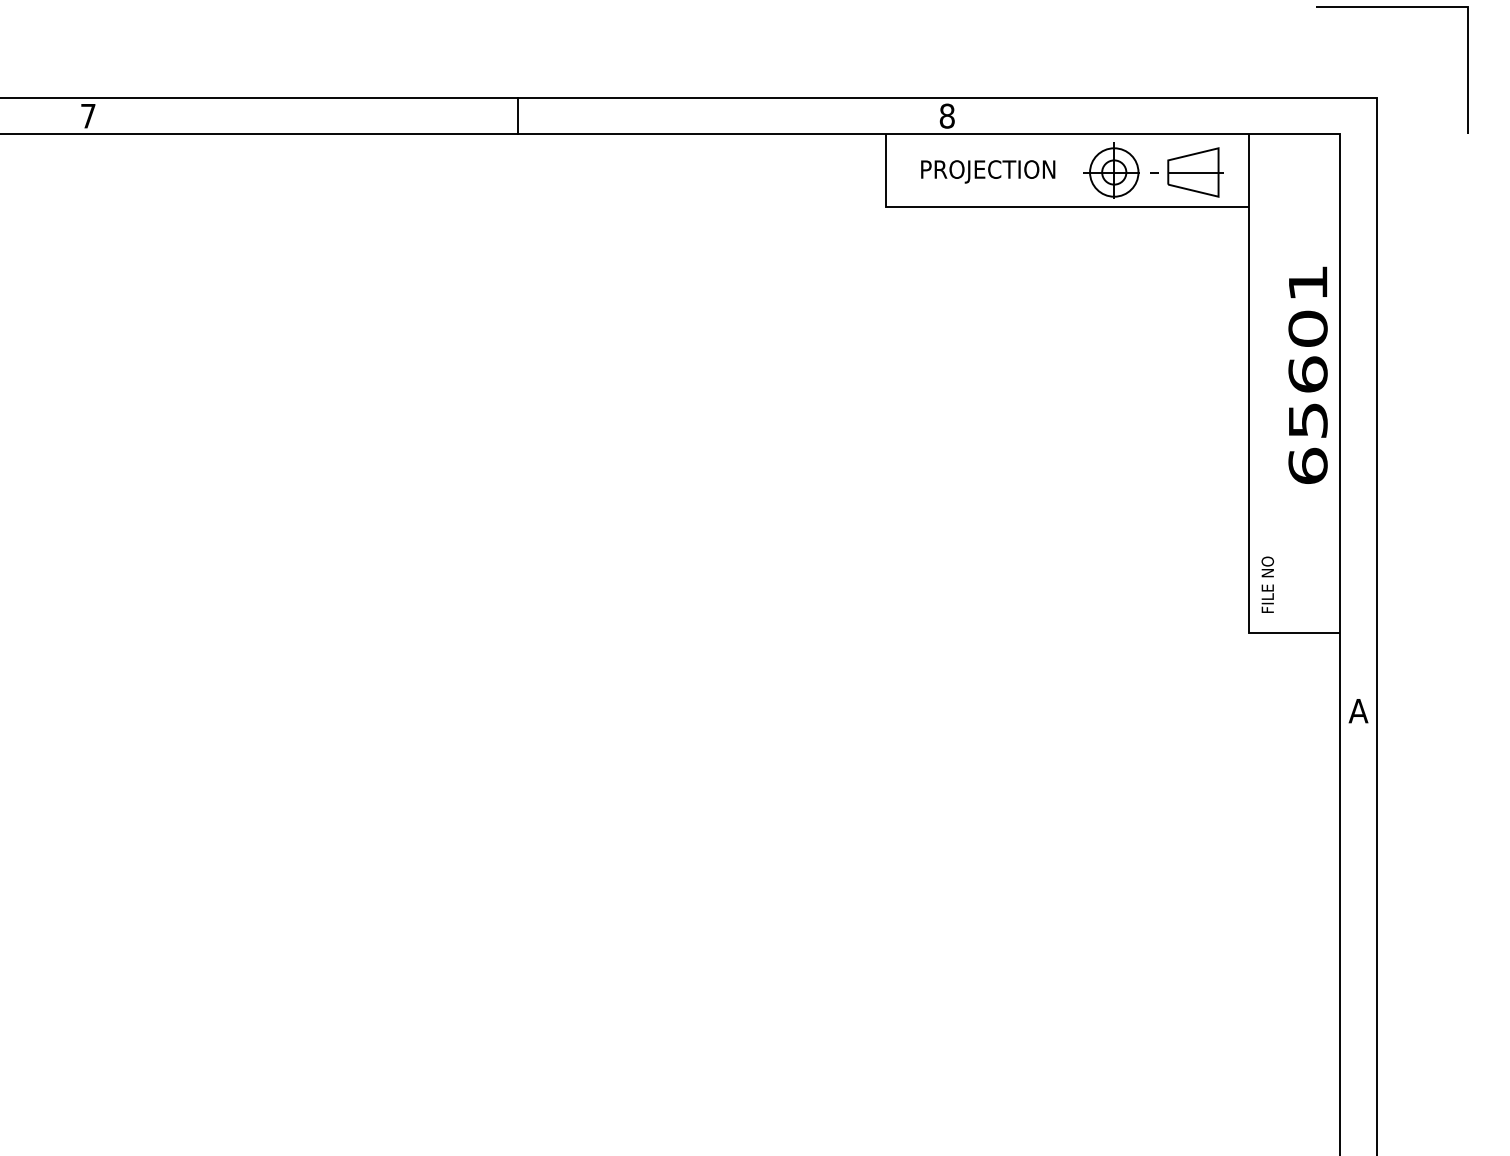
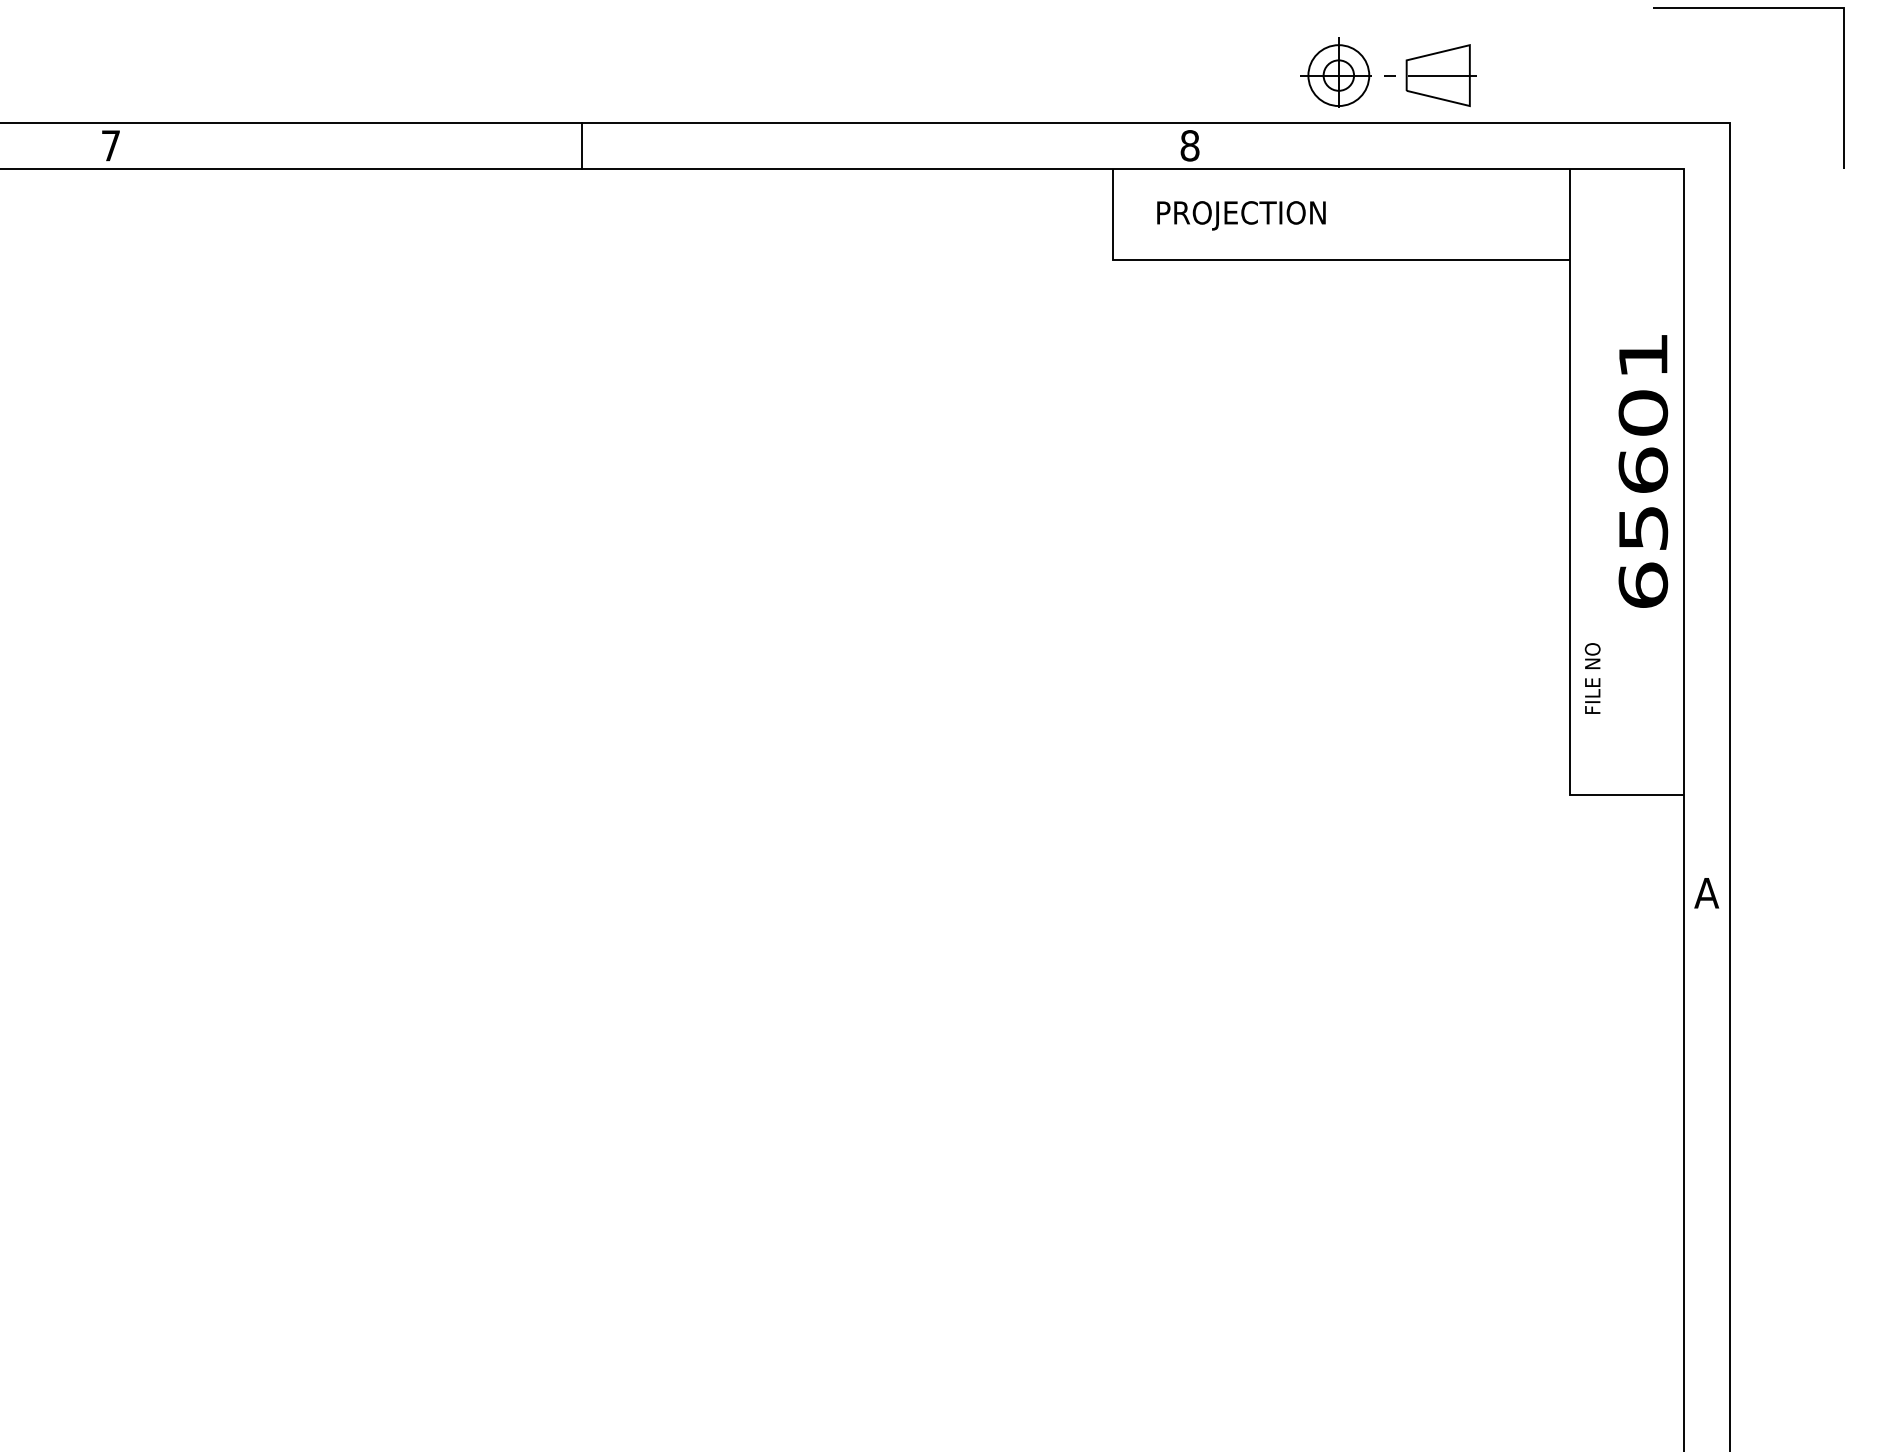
line: (517, 115) -> (581, 145), moved
part: (1153, 170) -> (1388, 72), moved
text: (1267, 584) -> (1592, 678), moved

